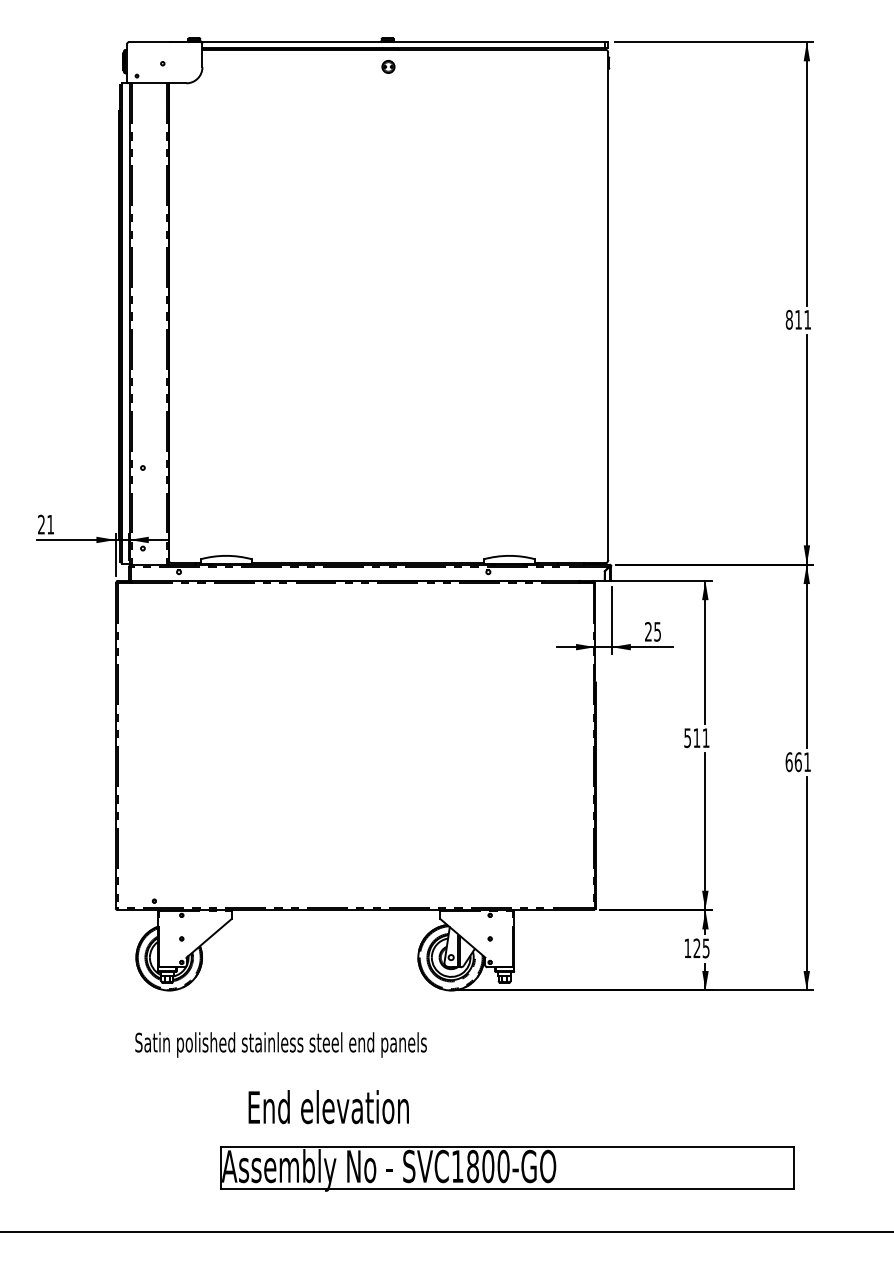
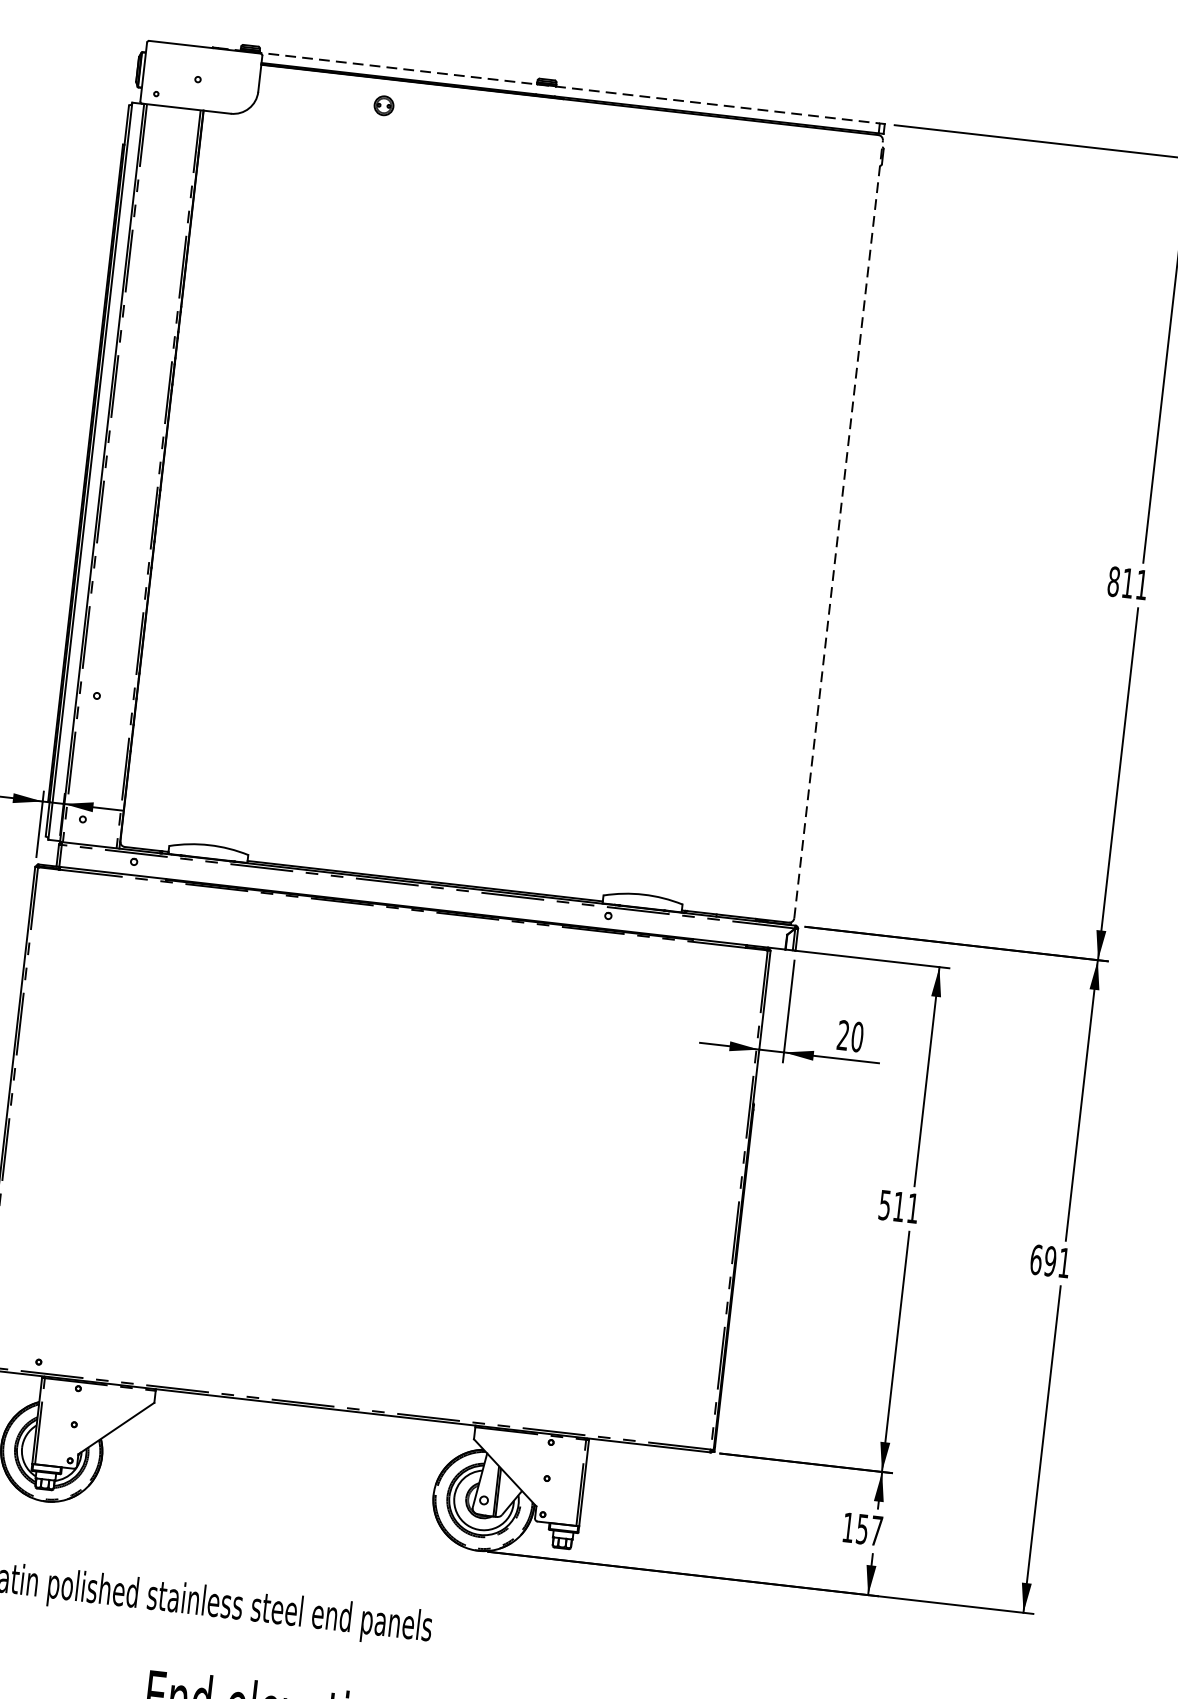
line: (389, 41) -> (549, 85), solid -> dashed
part: (388, 66) -> (384, 105), moved
line: (608, 306) -> (838, 529), solid -> dashed
text: (657, 631) -> (857, 1036), 25 -> 20
text: (797, 762) -> (1049, 1261), 661 -> 691
text: (701, 948) -> (869, 1530), 125 -> 157

